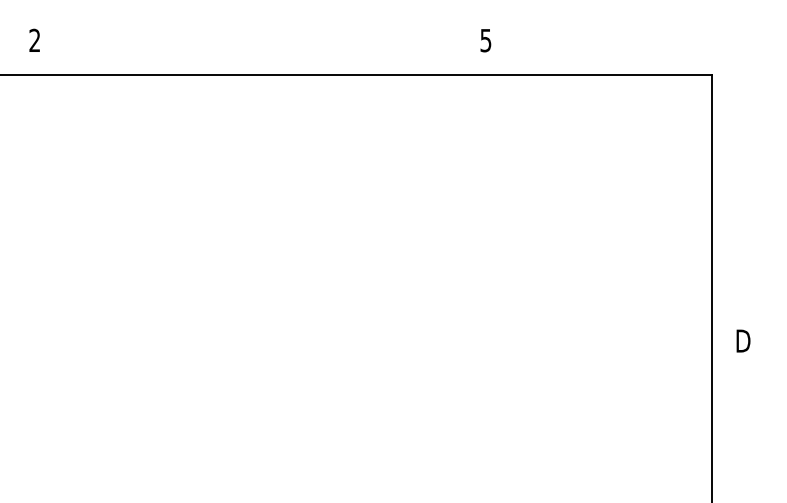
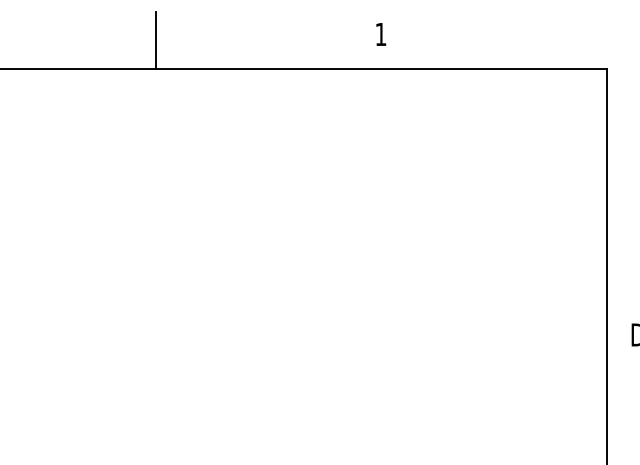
text: (485, 40) -> (380, 34), 5 -> 1
line: (260, 45) -> (155, 39), added

